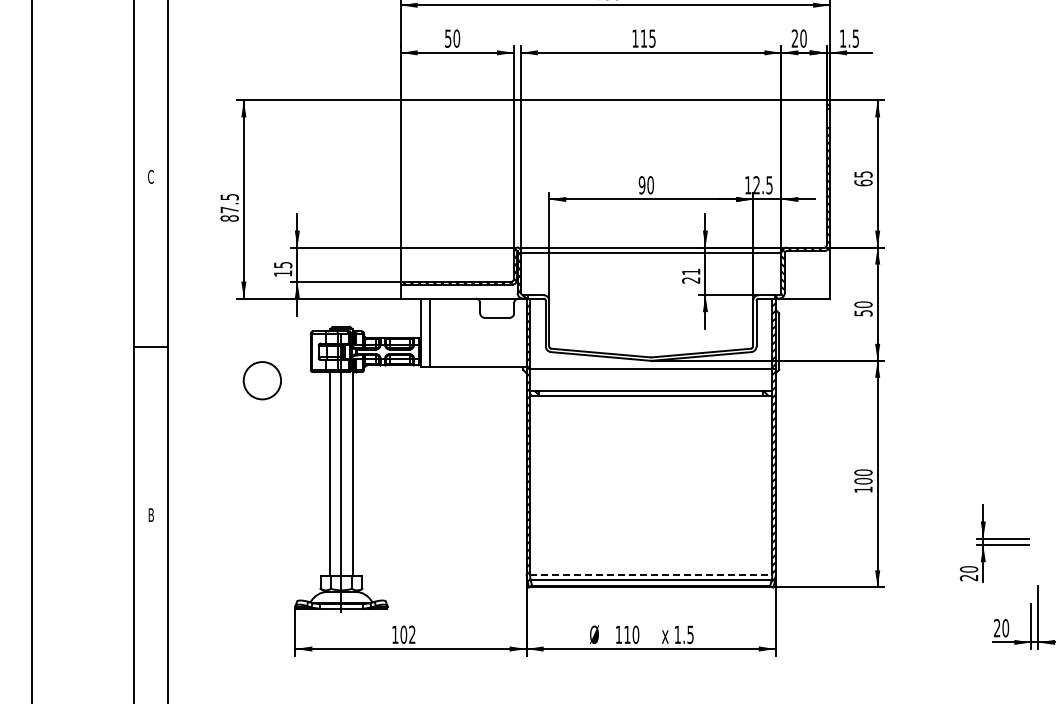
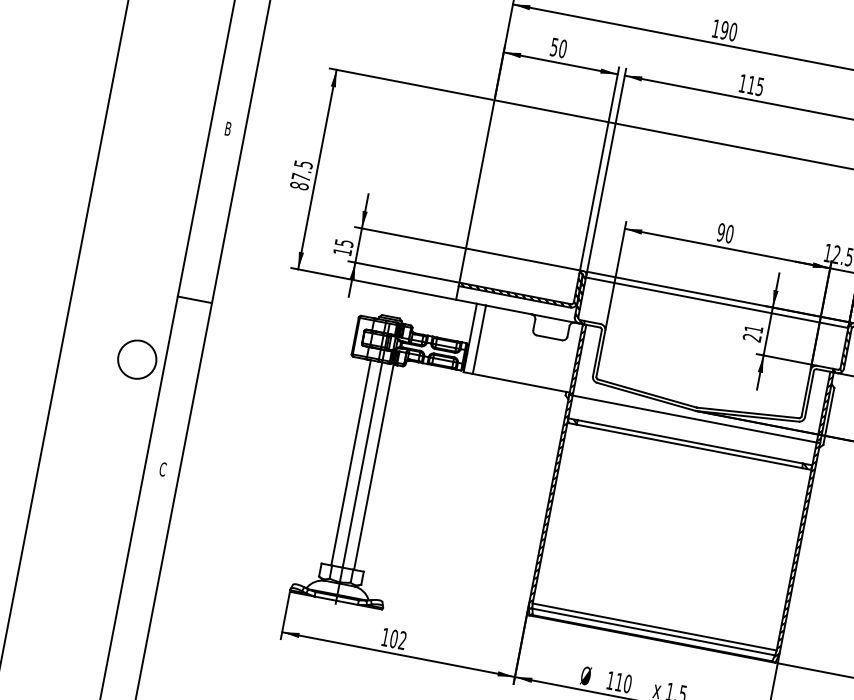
text: (150, 176) -> (227, 128), C -> B
circle: (261, 380) -> (136, 359), moved
text: (151, 515) -> (163, 469), B -> C
line: (651, 575) -> (654, 627), dashed -> solid

